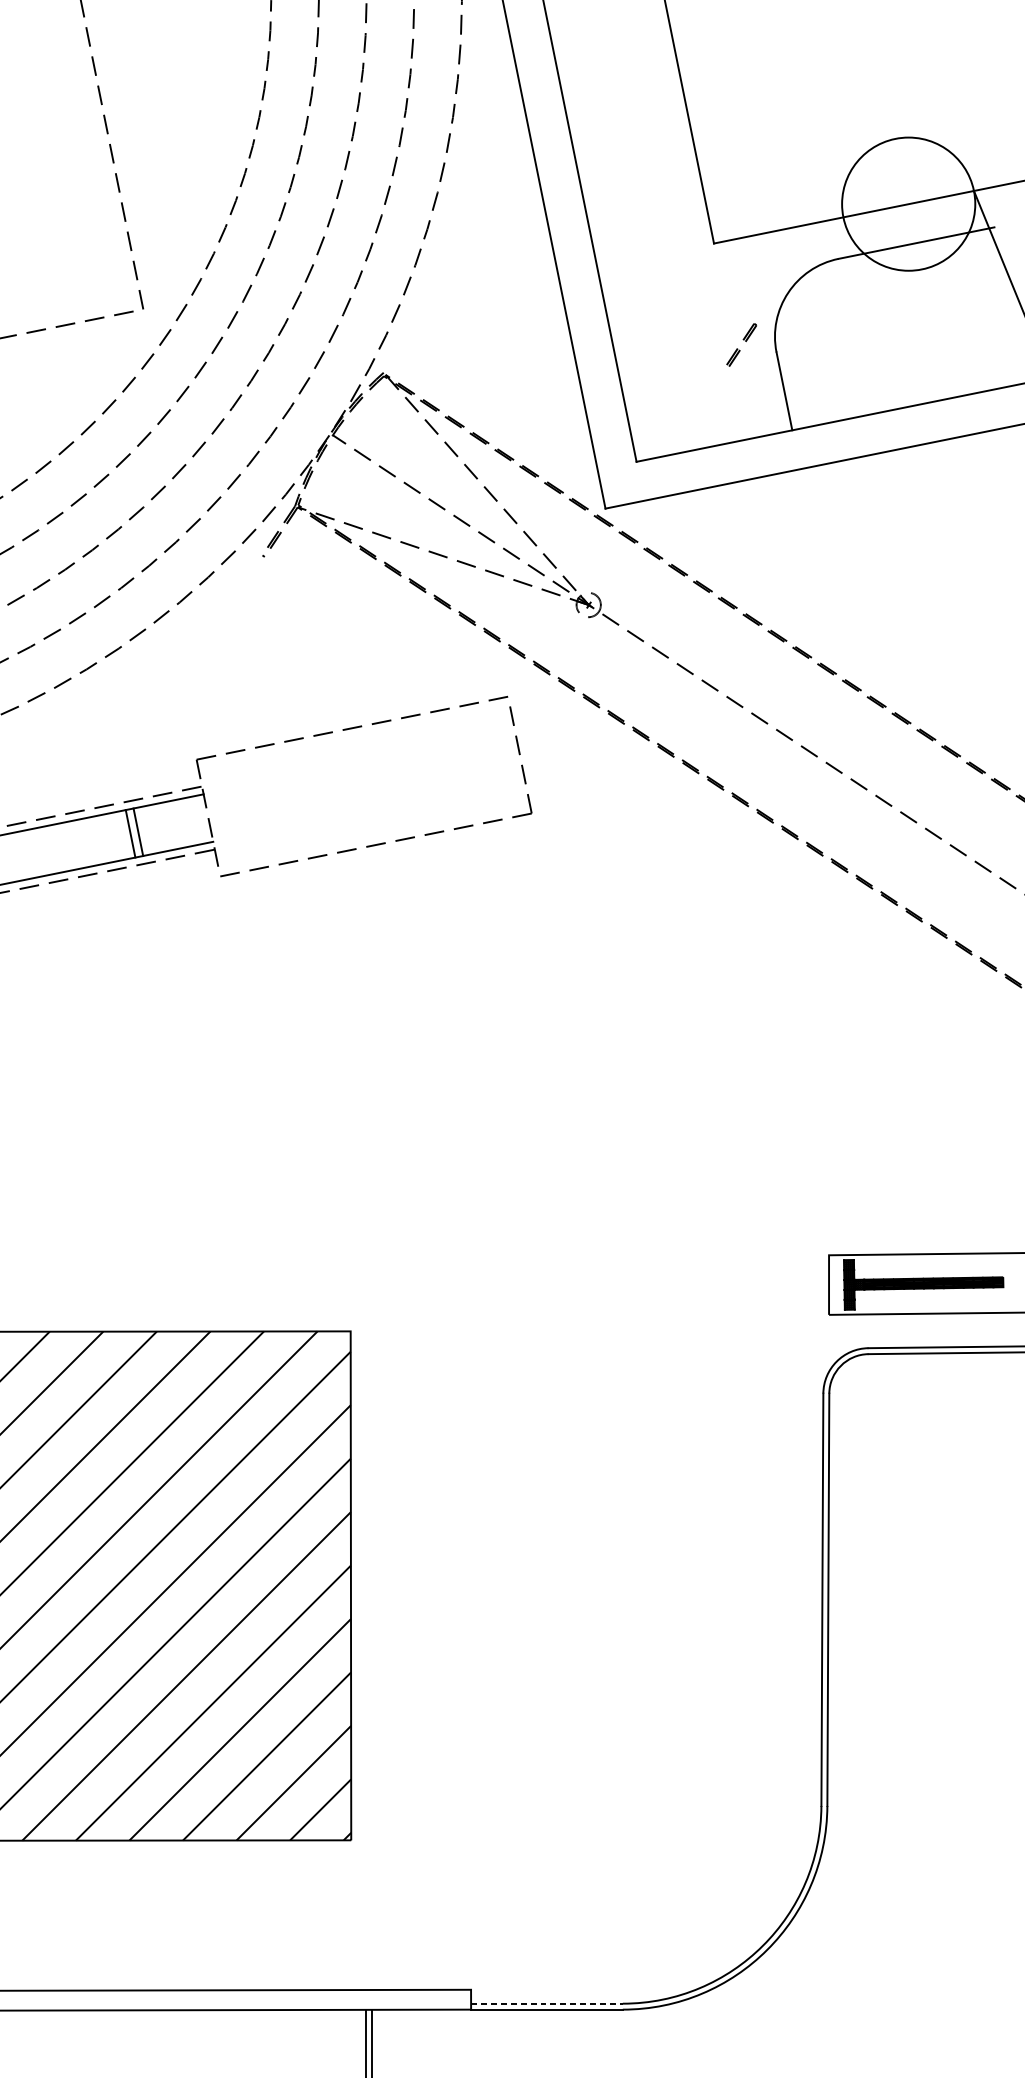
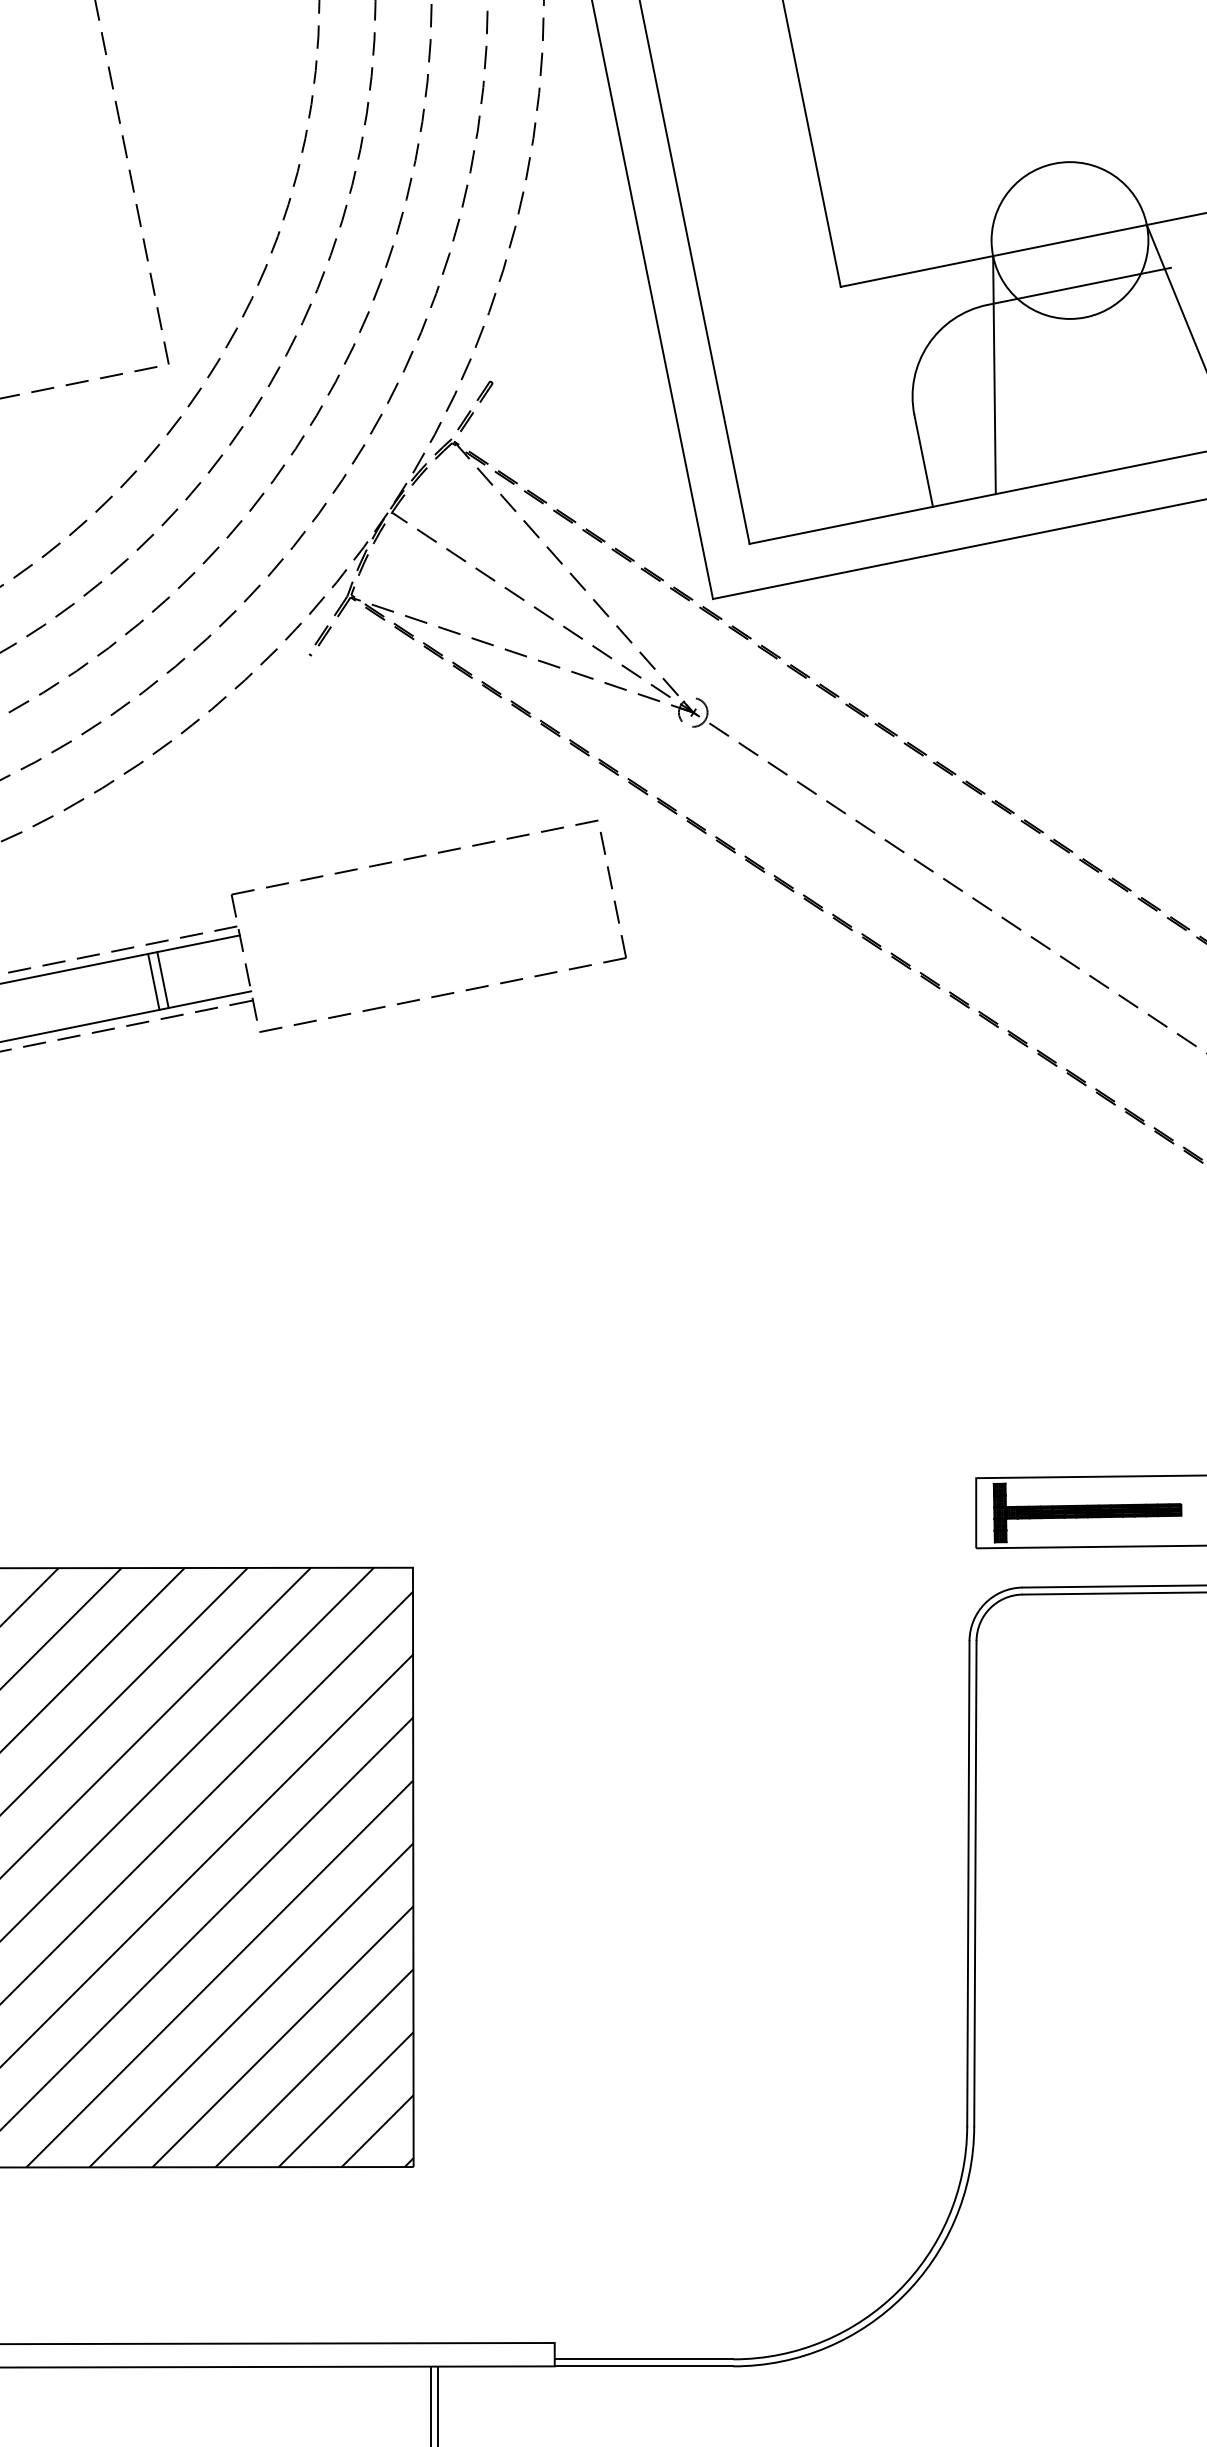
line: (844, 318) -> (994, 375), added
part: (741, 345) -> (475, 406), moved
line: (547, 2003) -> (644, 2359), dashed -> solid

